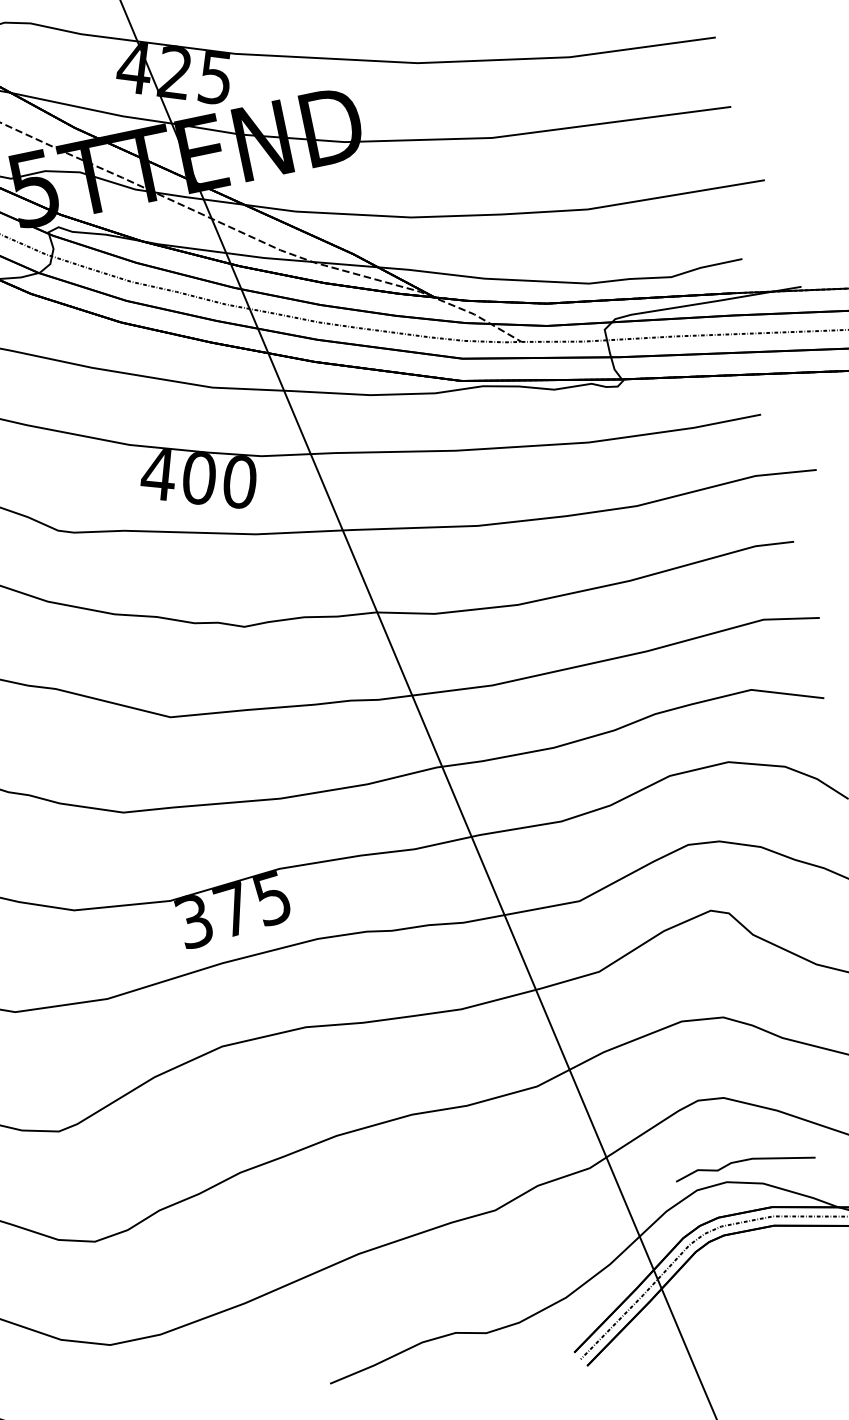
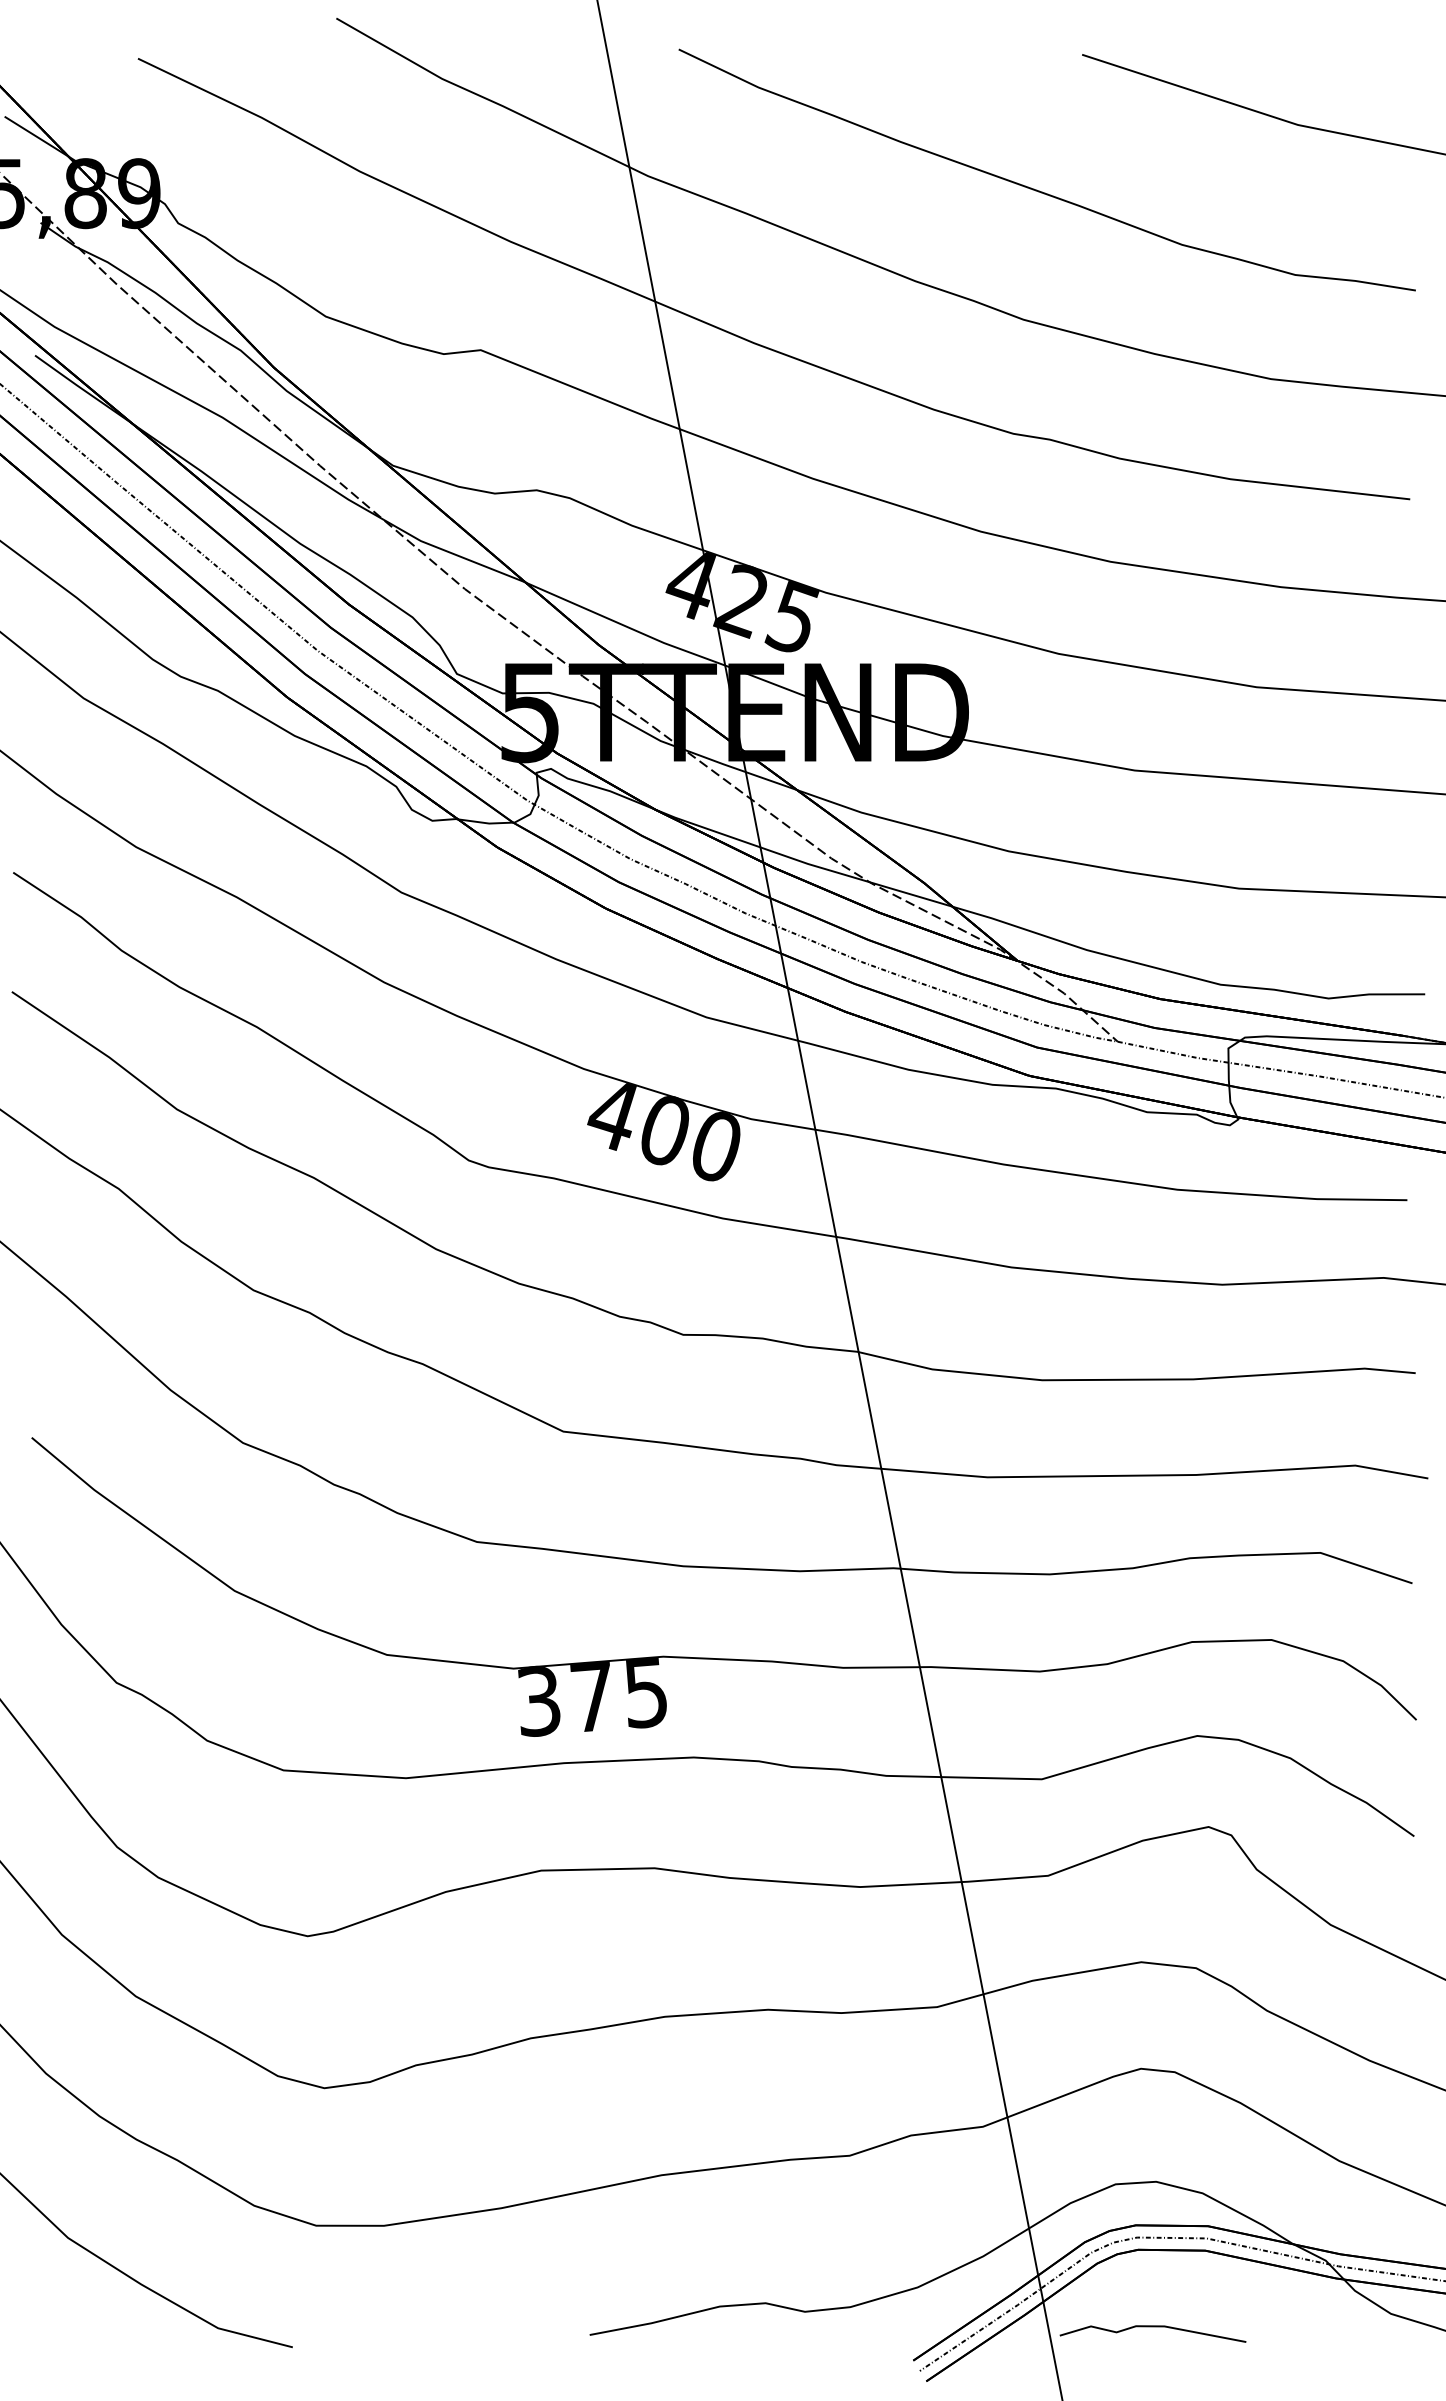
curve: (743, 1161) -> (1152, 2327), moved

